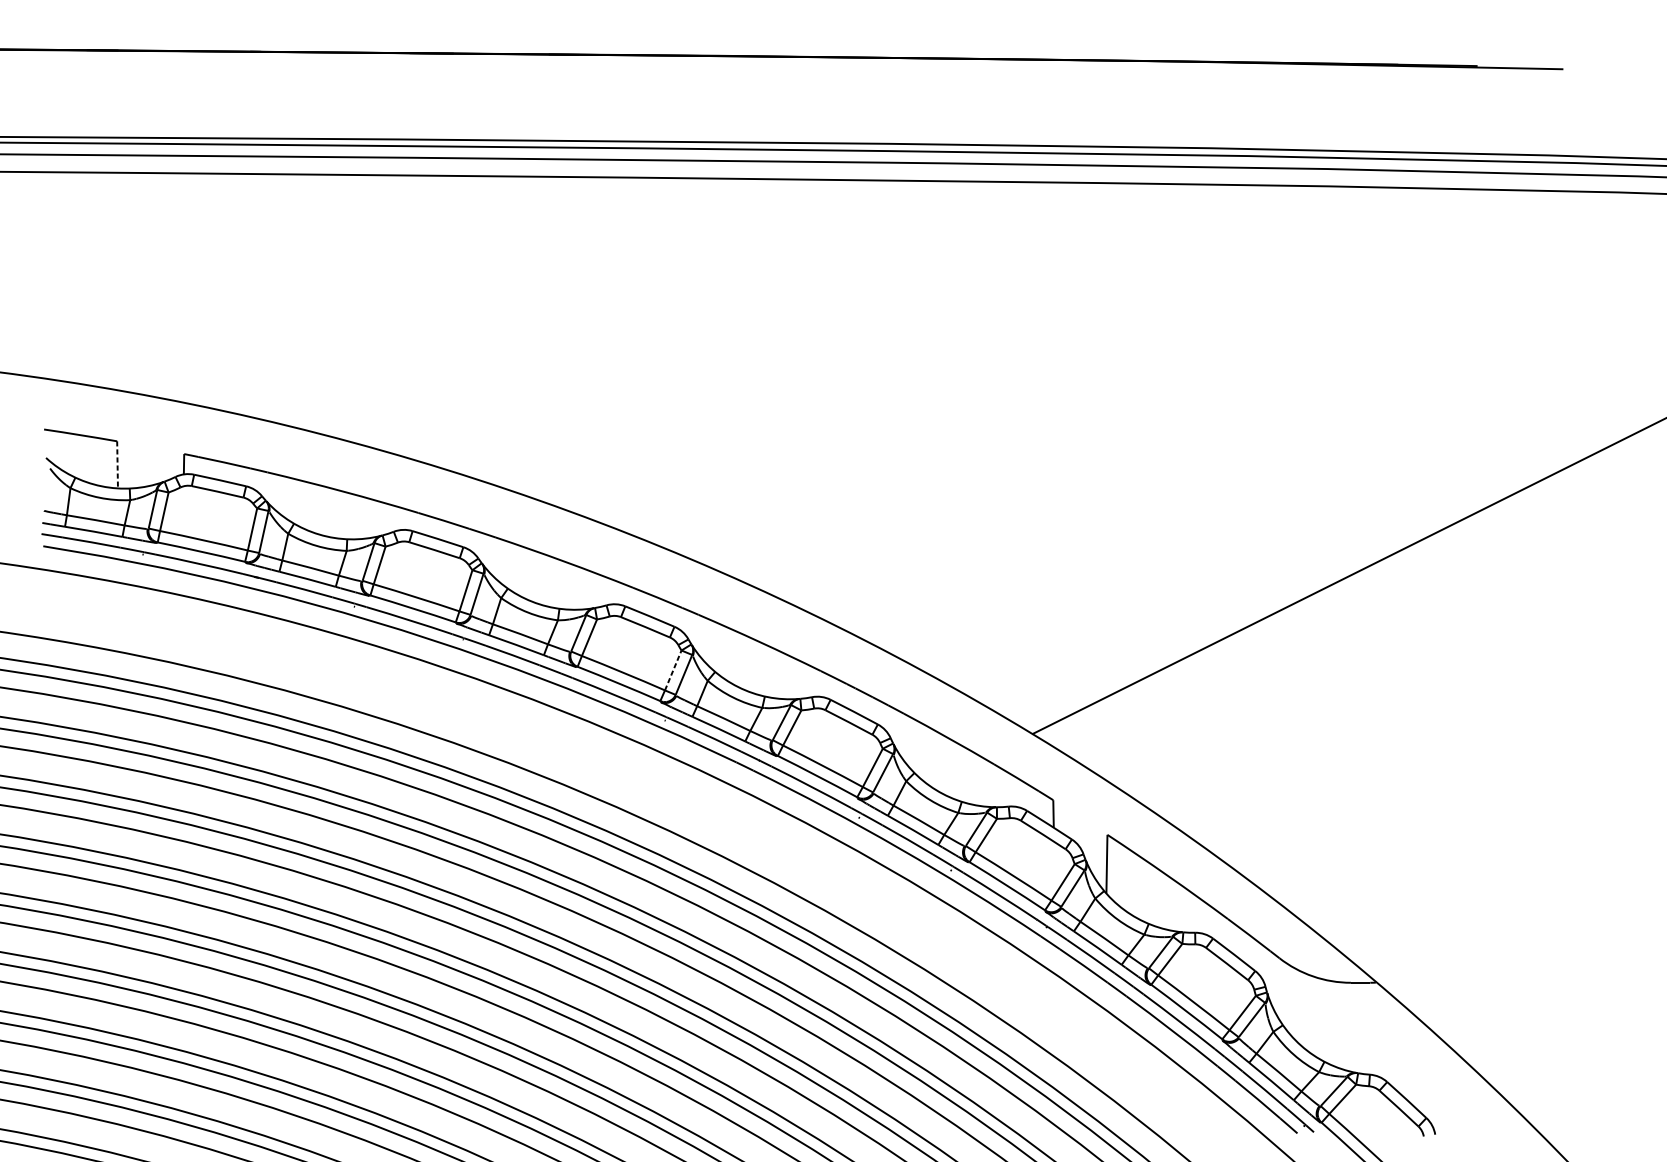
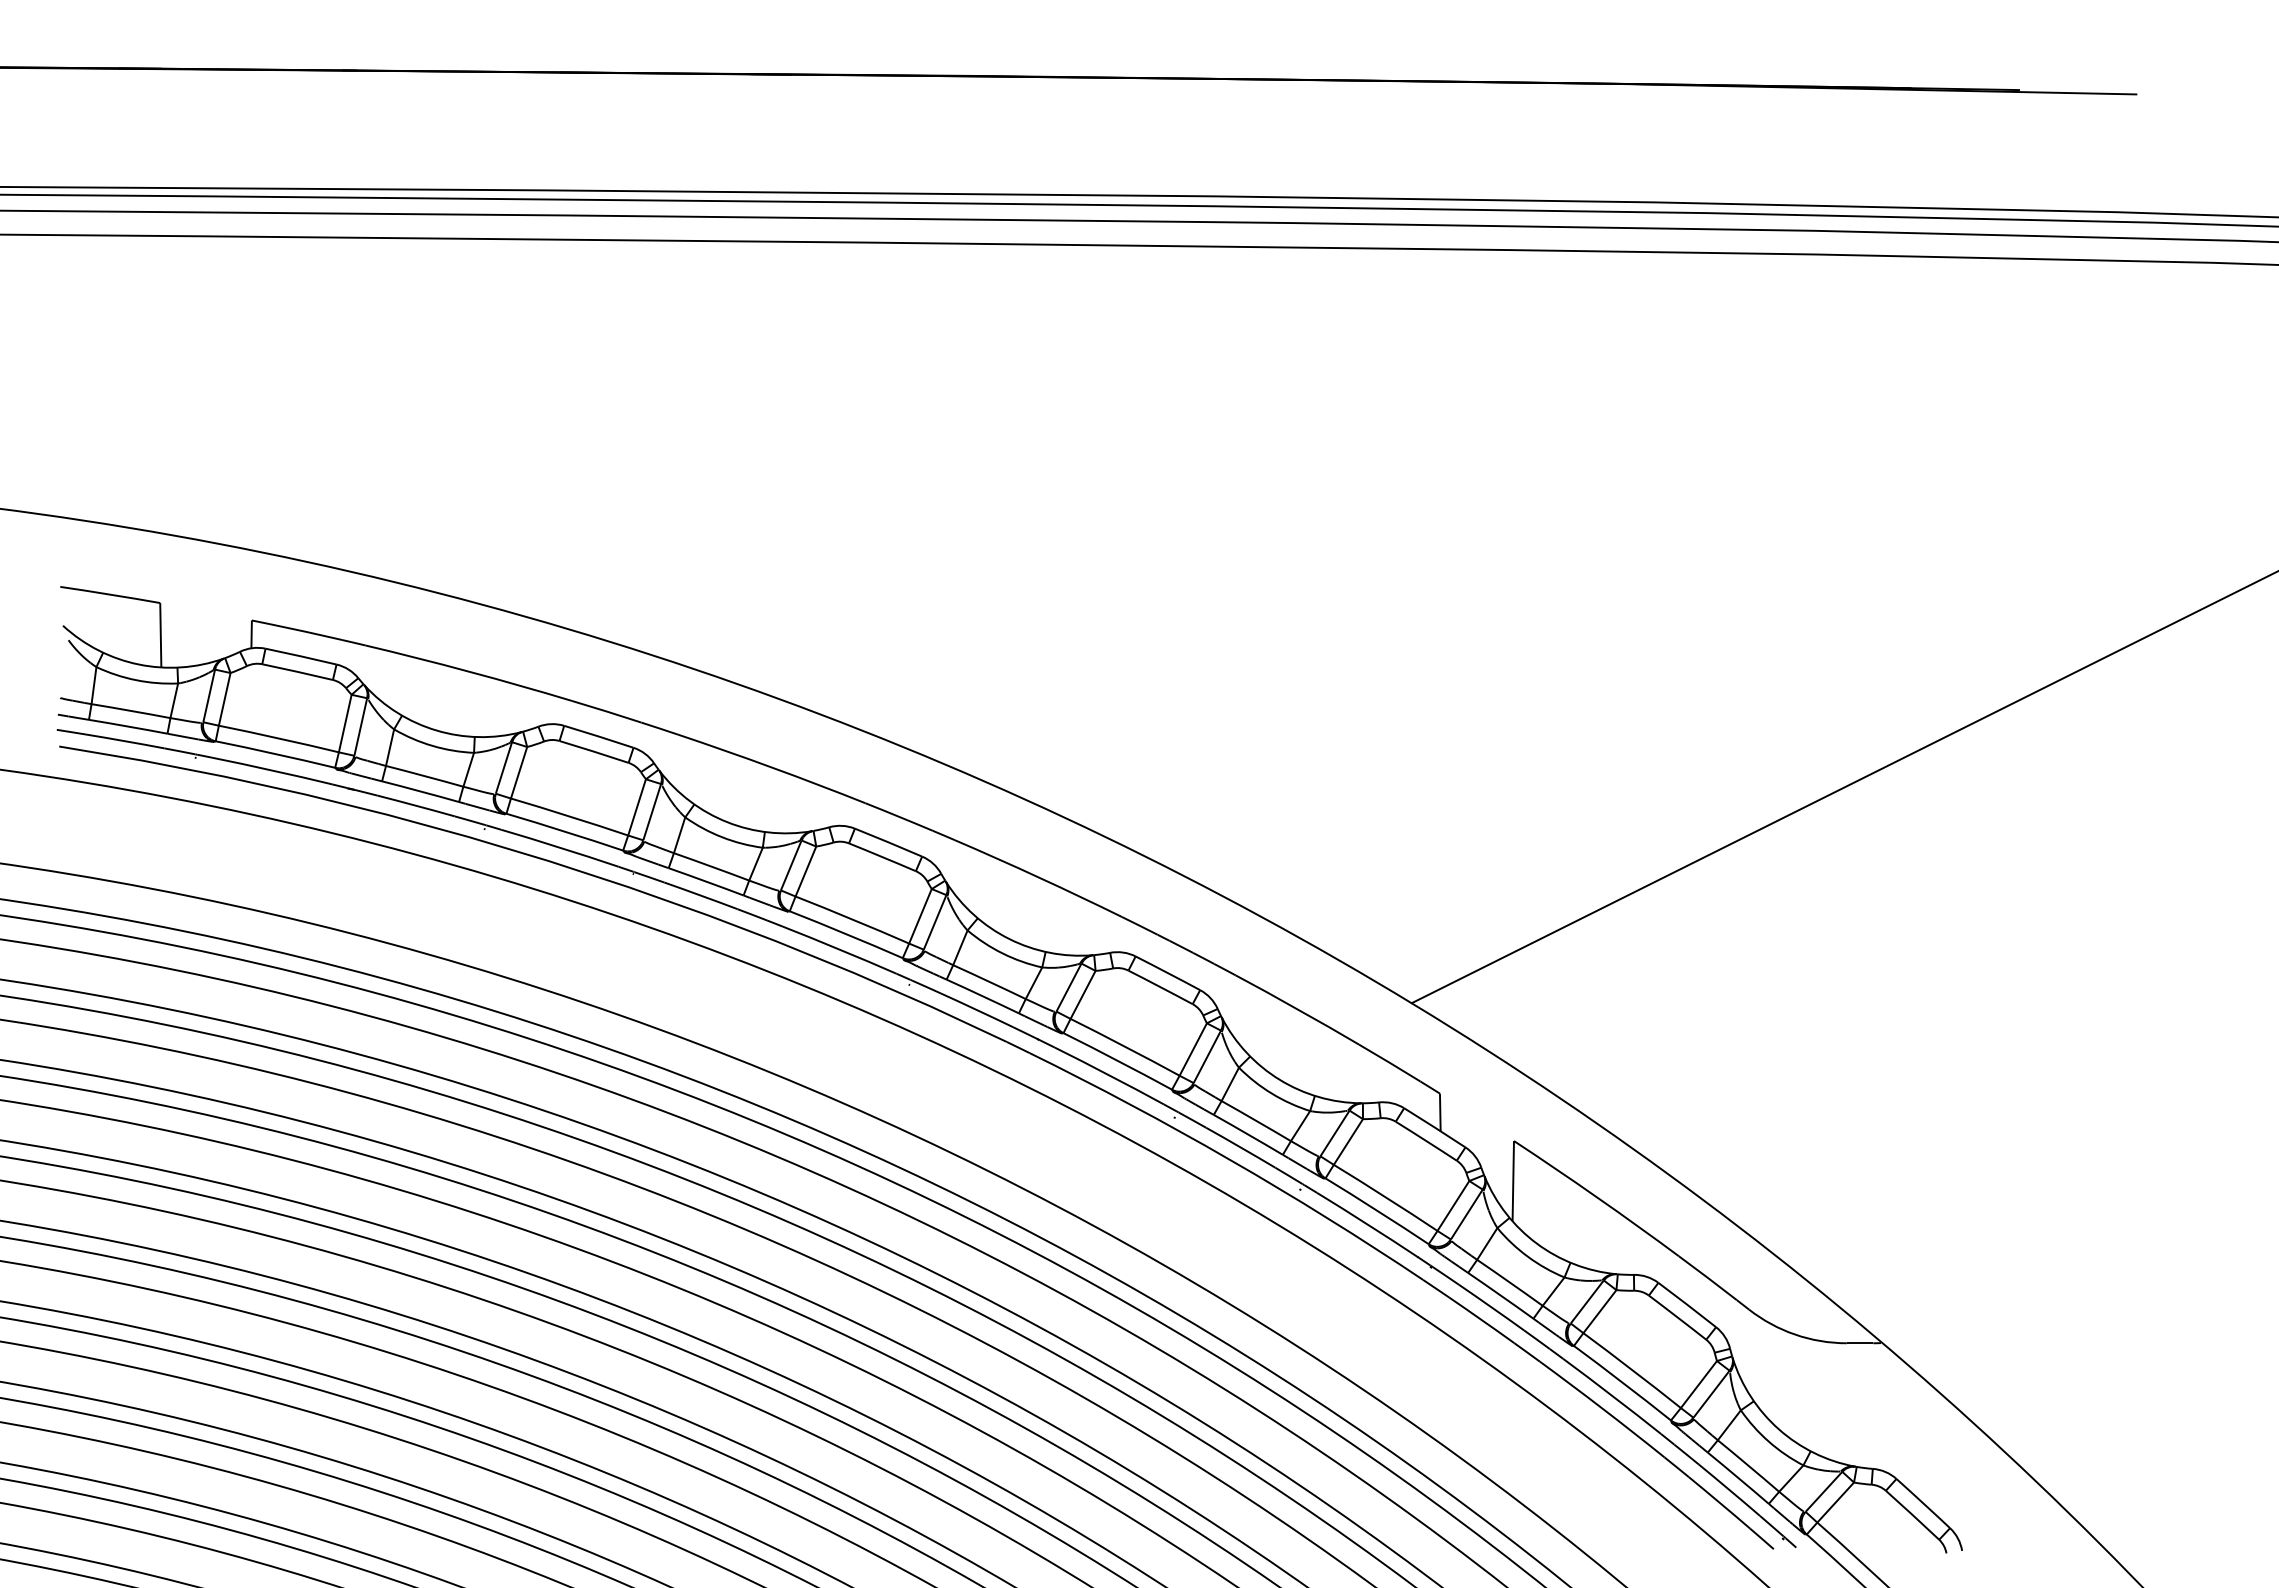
line: (117, 465) -> (160, 635), dashed -> solid
line: (673, 670) -> (920, 916), dashed -> solid

